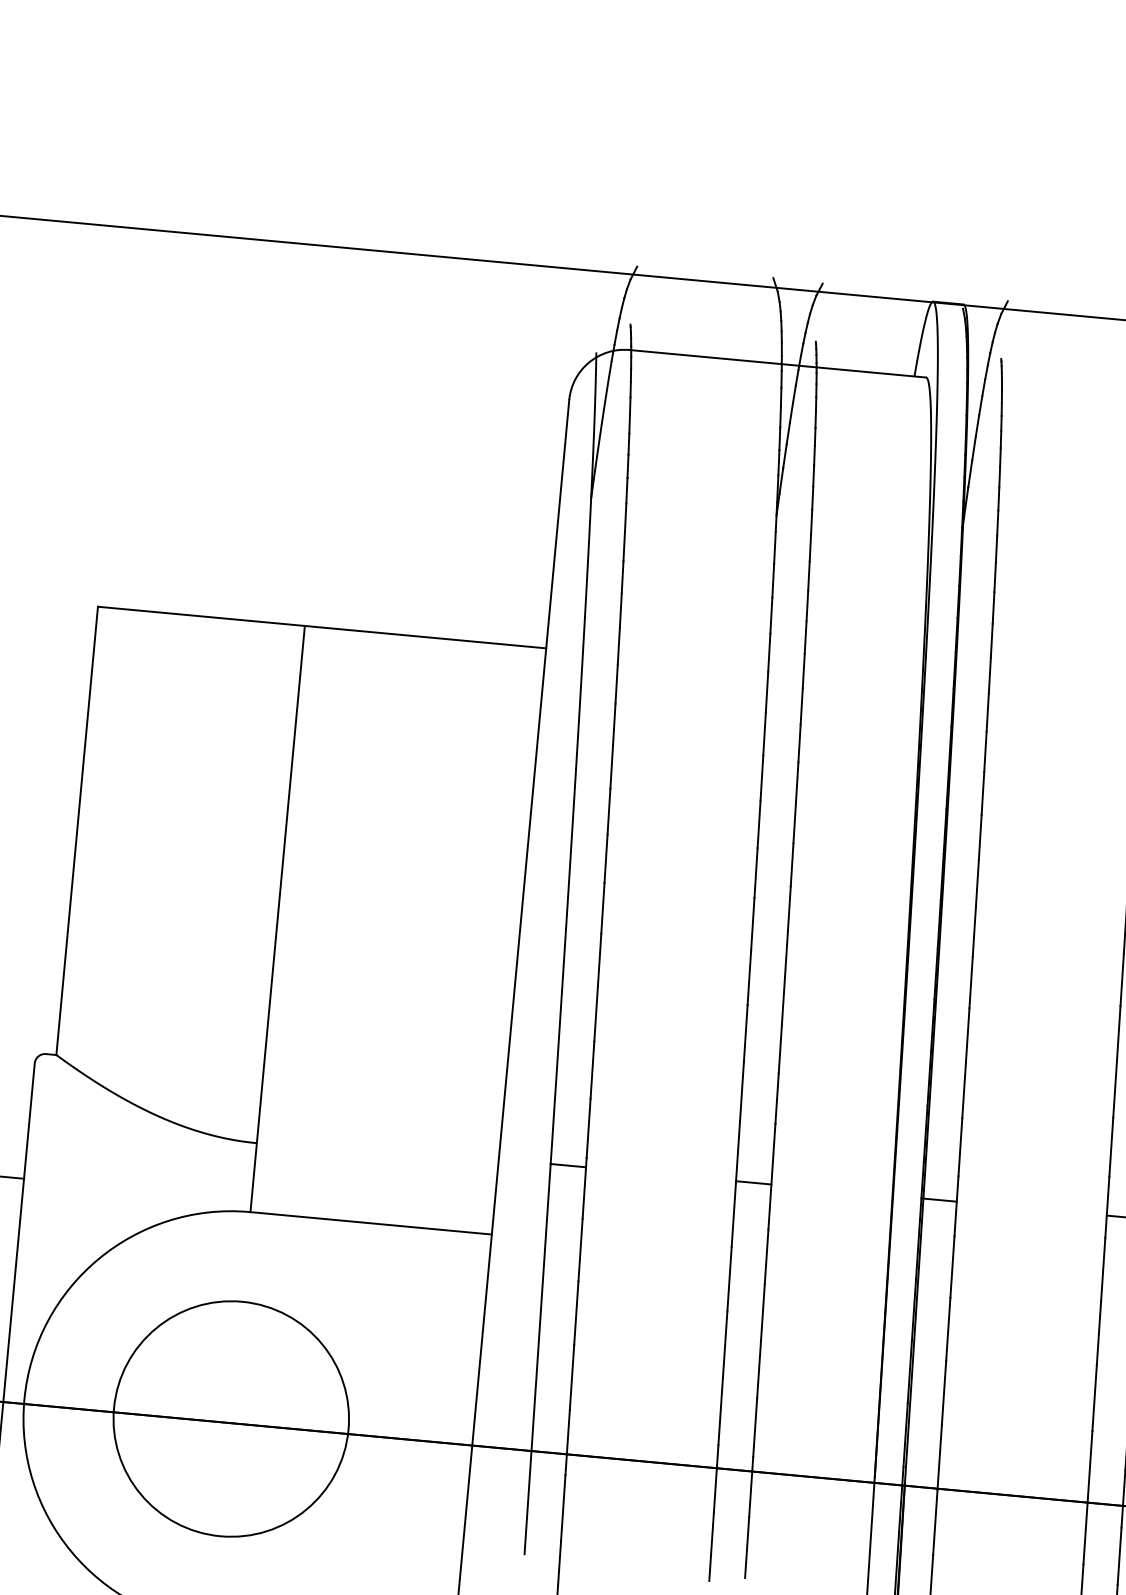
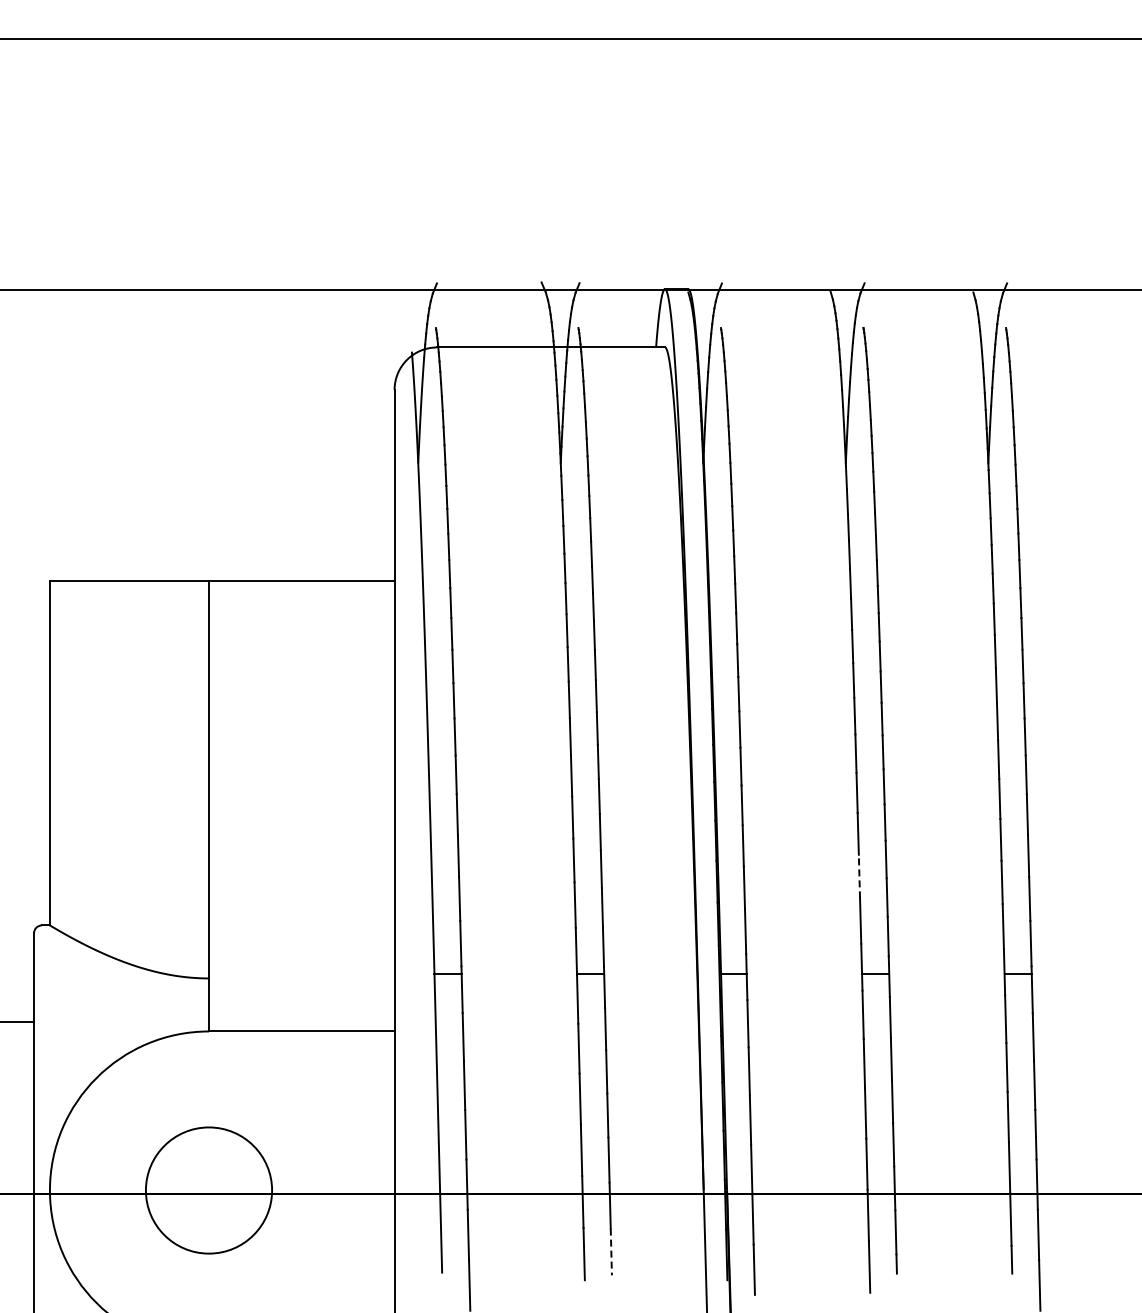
line: (1115, 1089) -> (859, 876), solid -> dashed
circle: (230, 1418) -> (208, 1190), size x0.7
line: (747, 1548) -> (611, 1252), solid -> dashed

